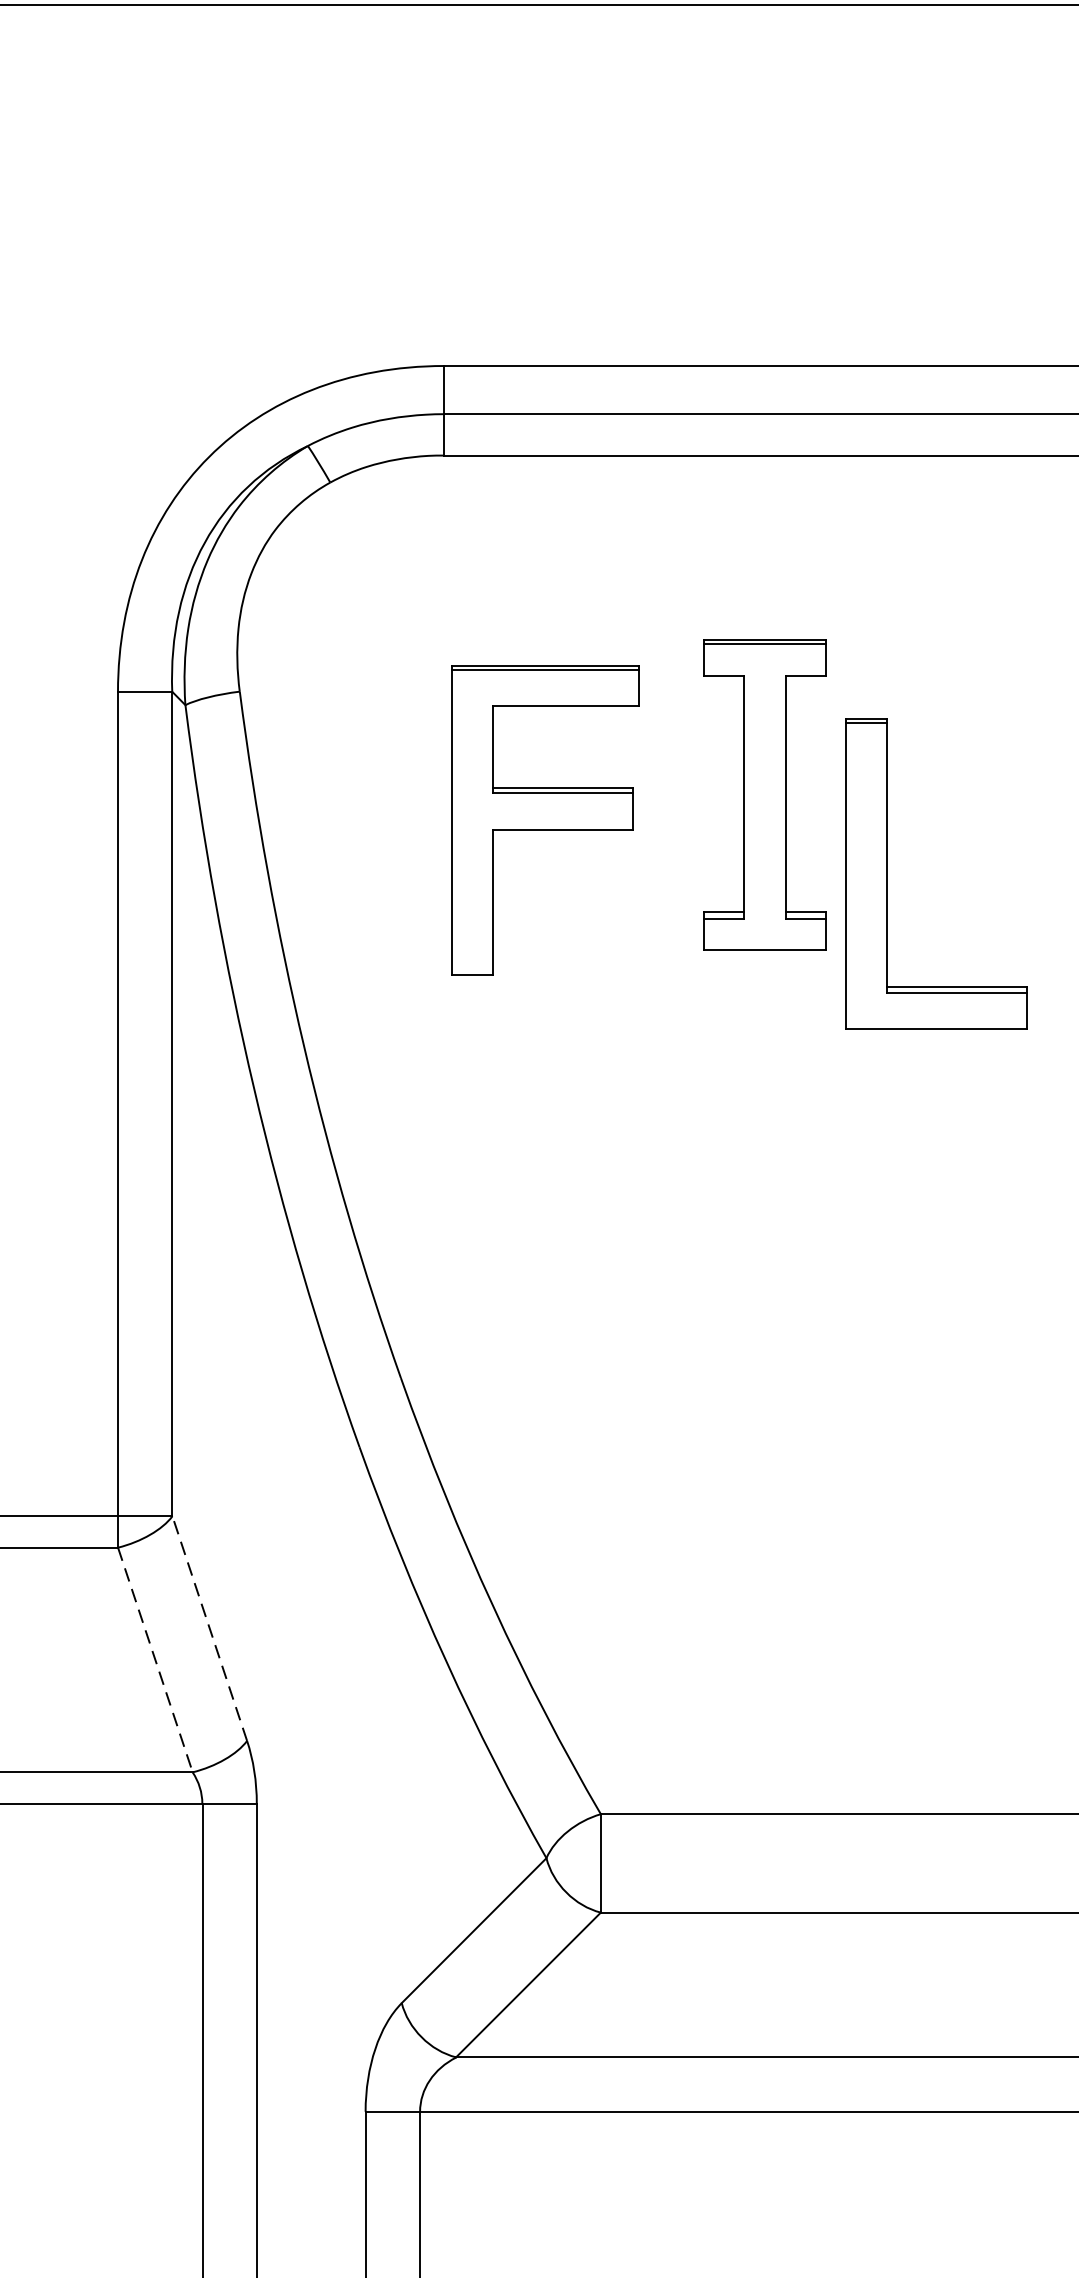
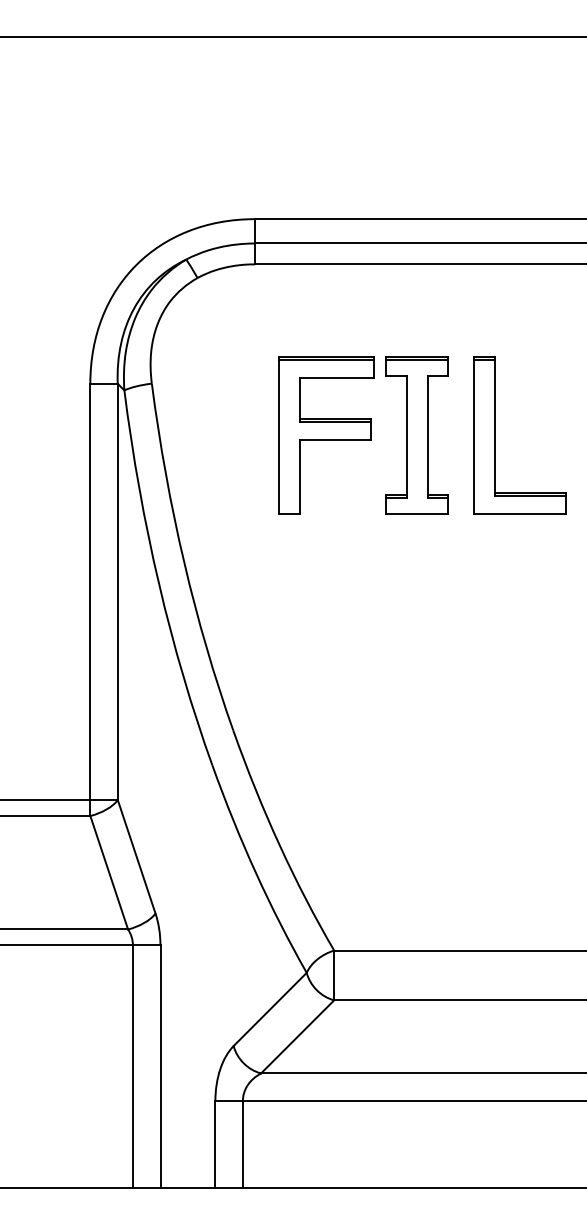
part: (545, 820) -> (326, 435), moved
part: (888, 873) -> (495, 435), moved
line: (209, 1627) -> (136, 856), dashed -> solid
line: (155, 1659) -> (109, 872), dashed -> solid

